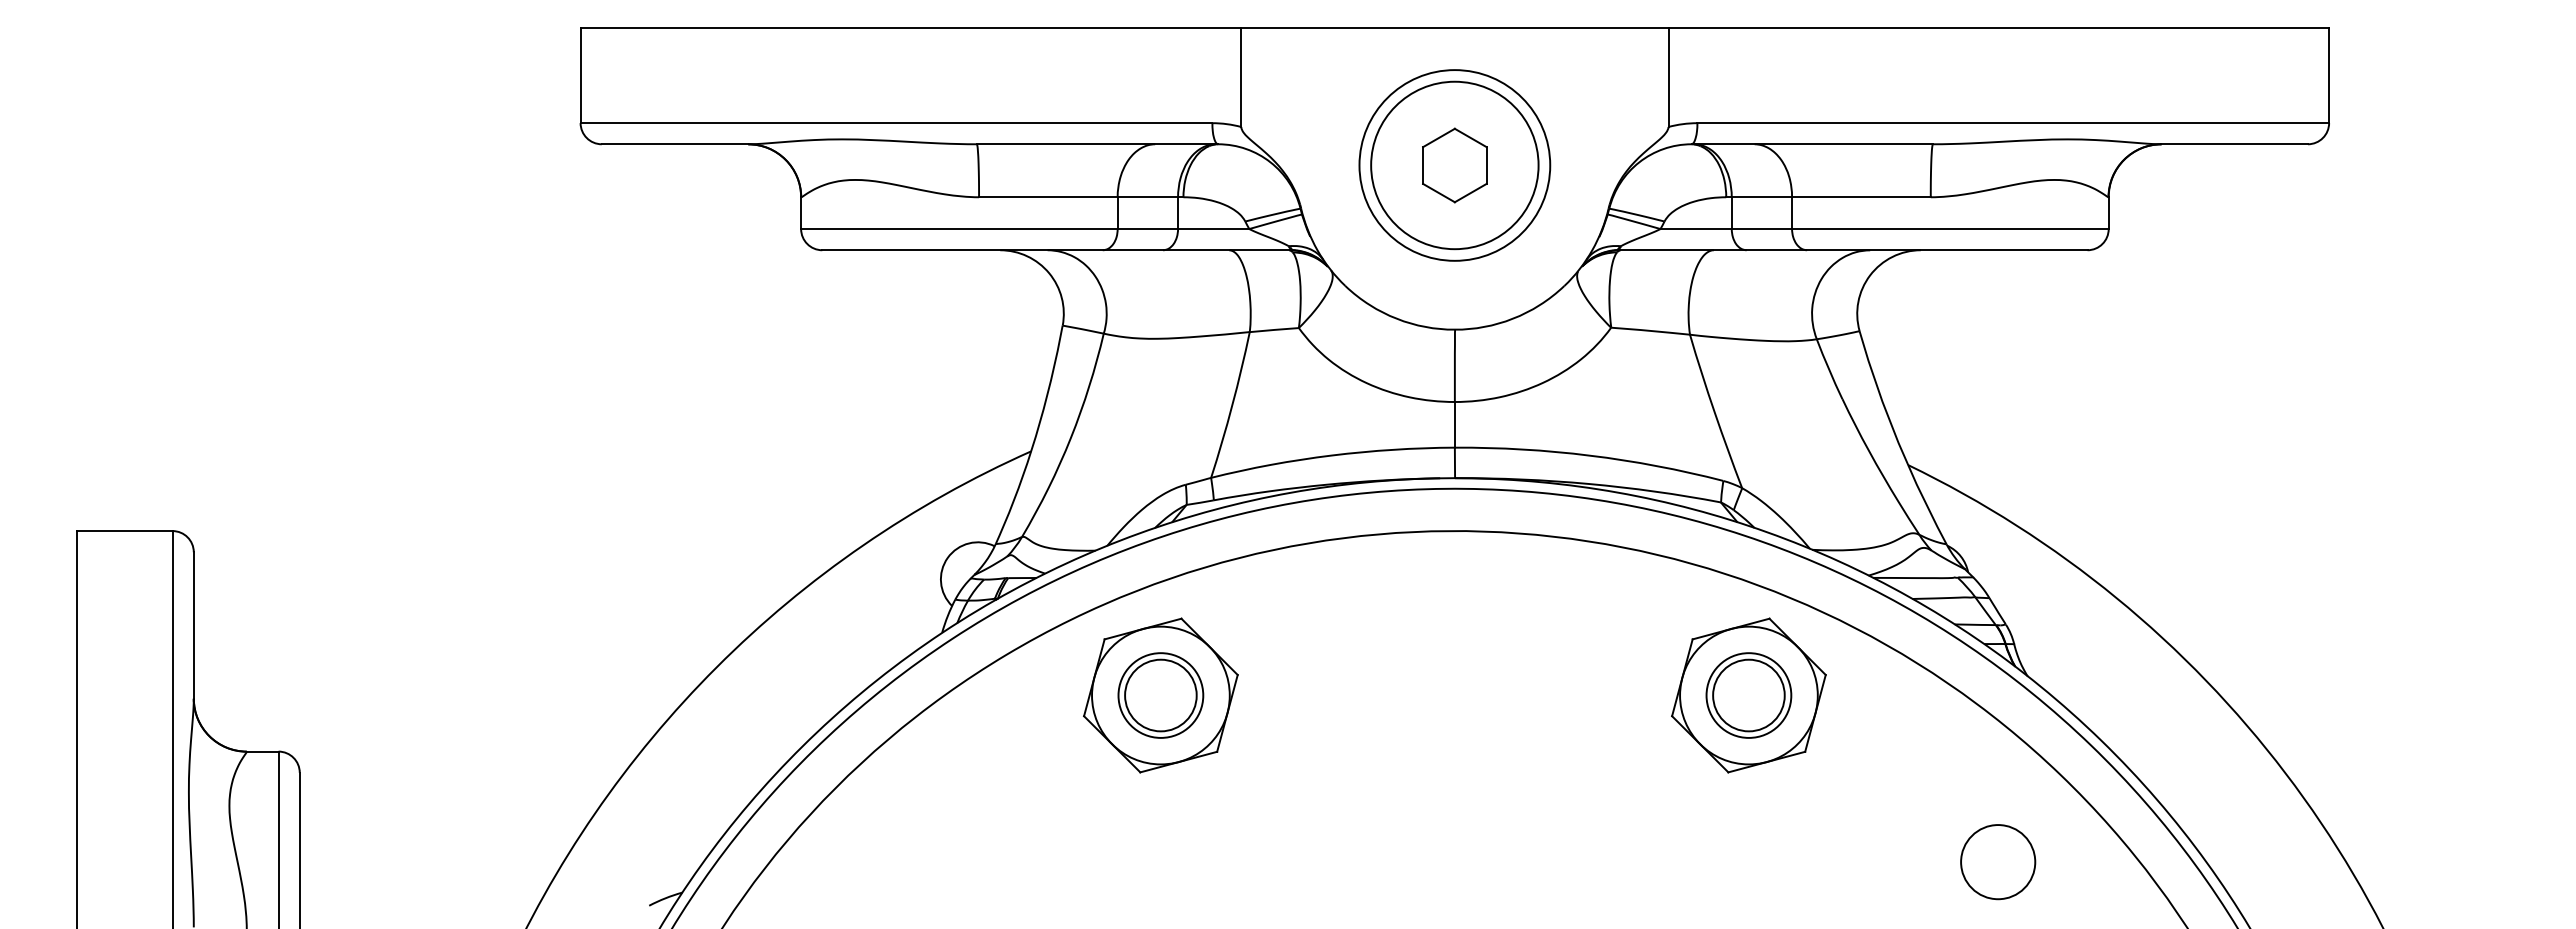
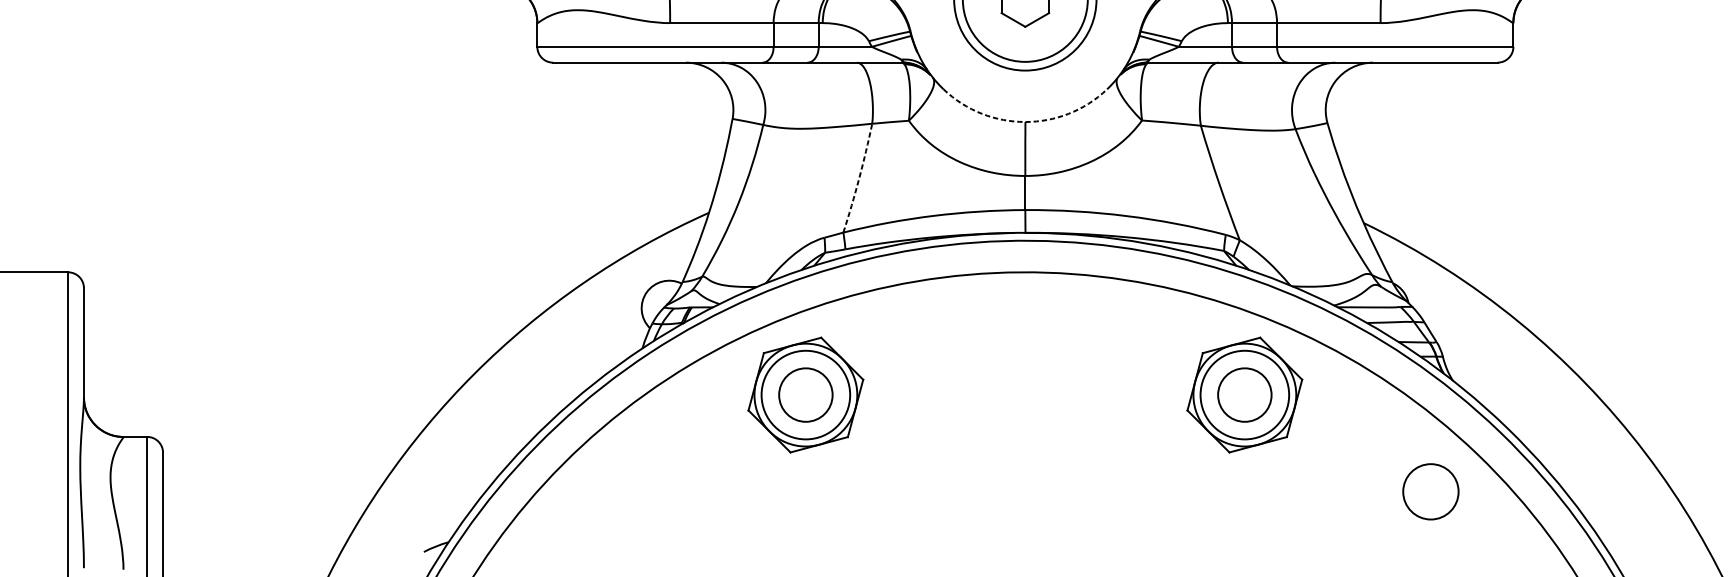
arc: (1454, 329) -> (1025, 121), solid -> dashed
arc: (1232, 405) -> (859, 178), solid -> dashed
circle: (1160, 695) -> (805, 395), size x1.4
circle: (1748, 695) -> (1244, 395), size x1.4
circle: (1998, 862) -> (1431, 492), moved

